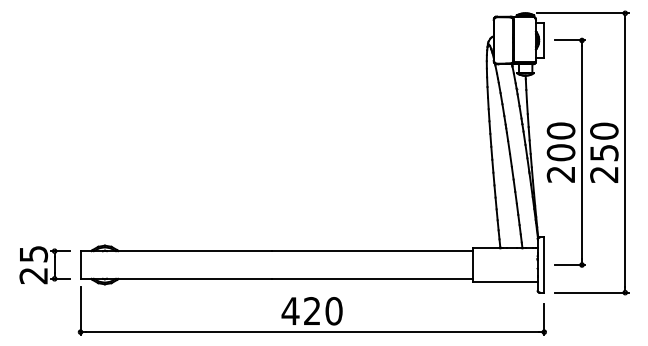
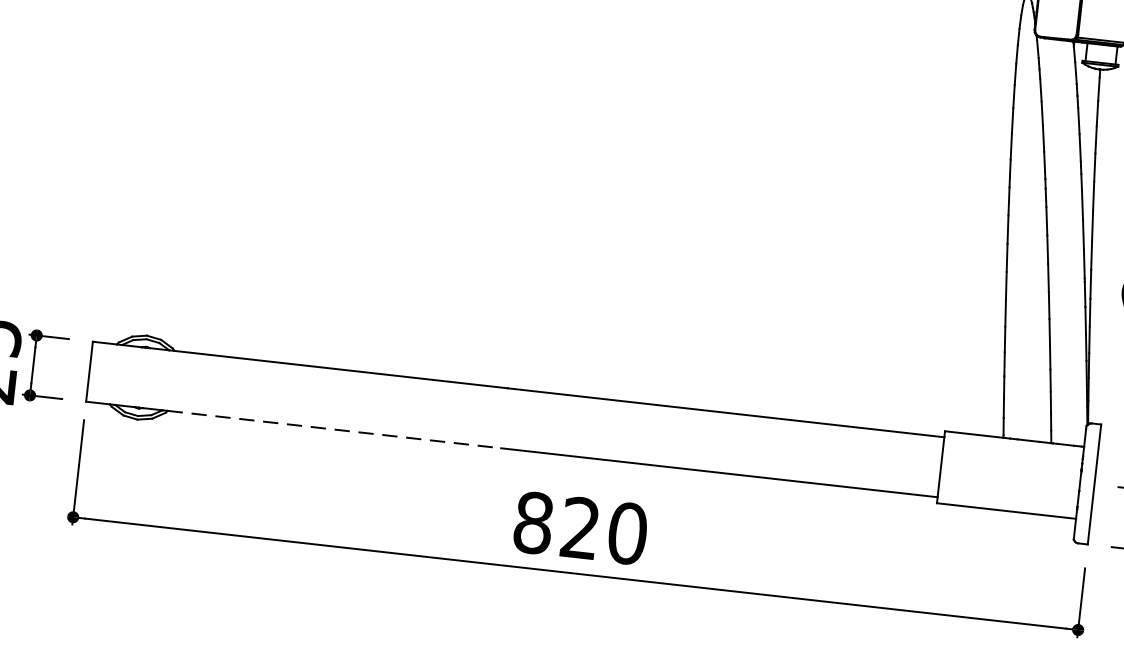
line: (195, 278) -> (335, 428), solid -> dashed
text: (290, 311) -> (533, 523), 420 -> 820

